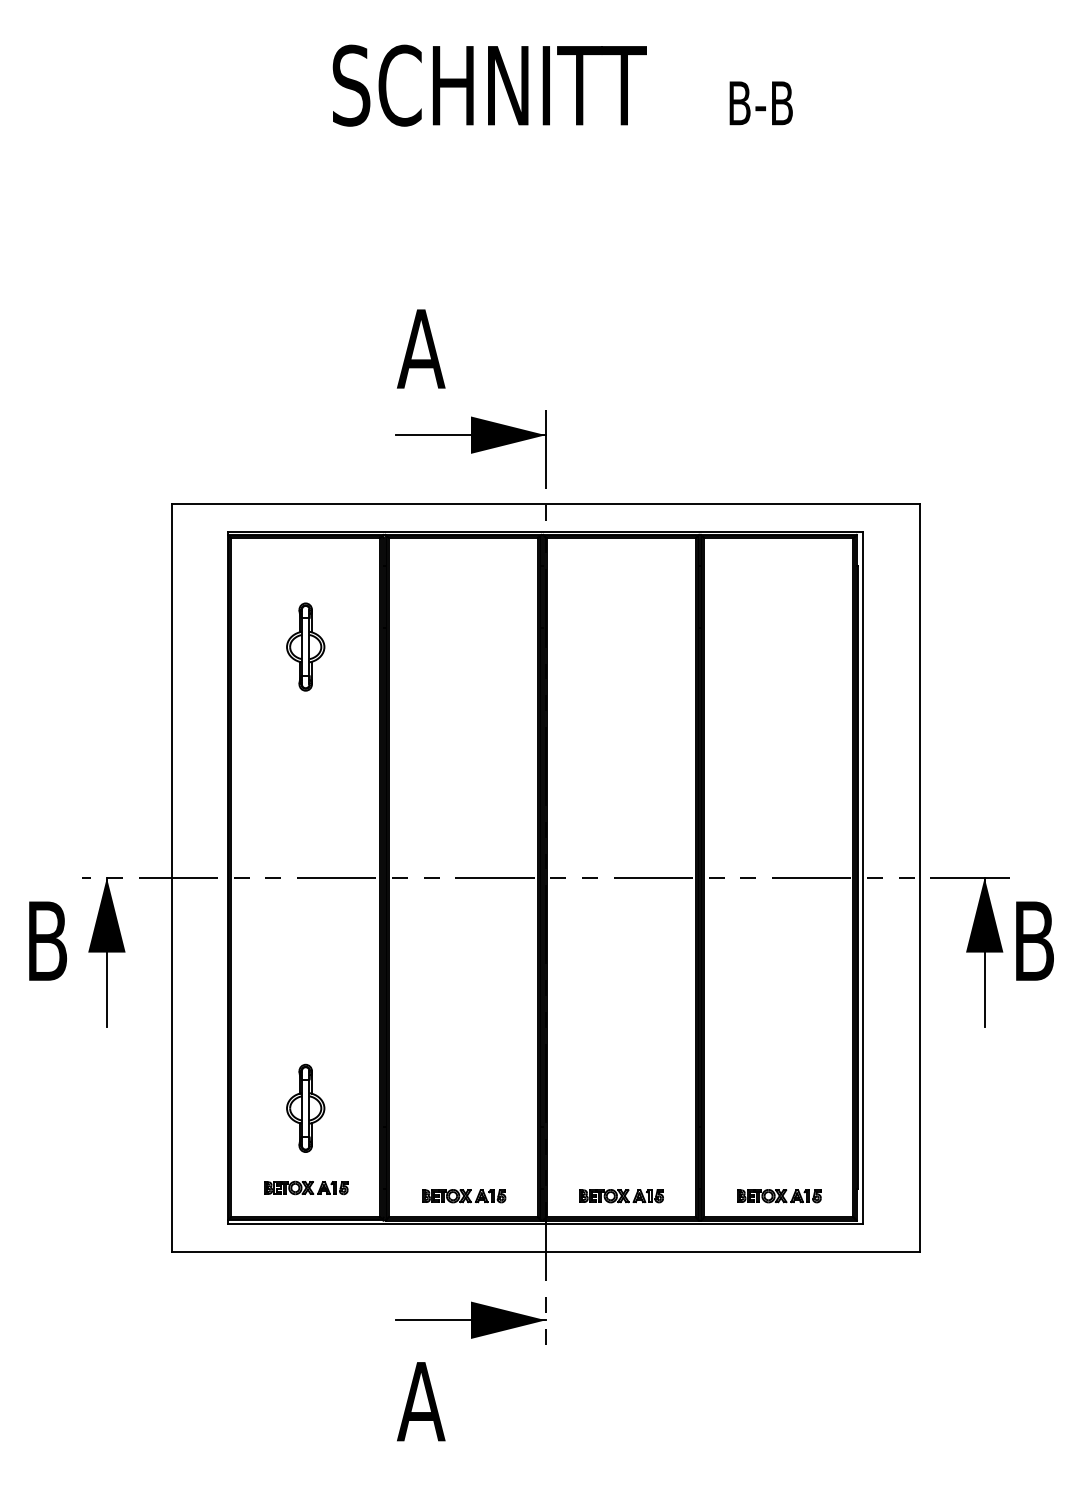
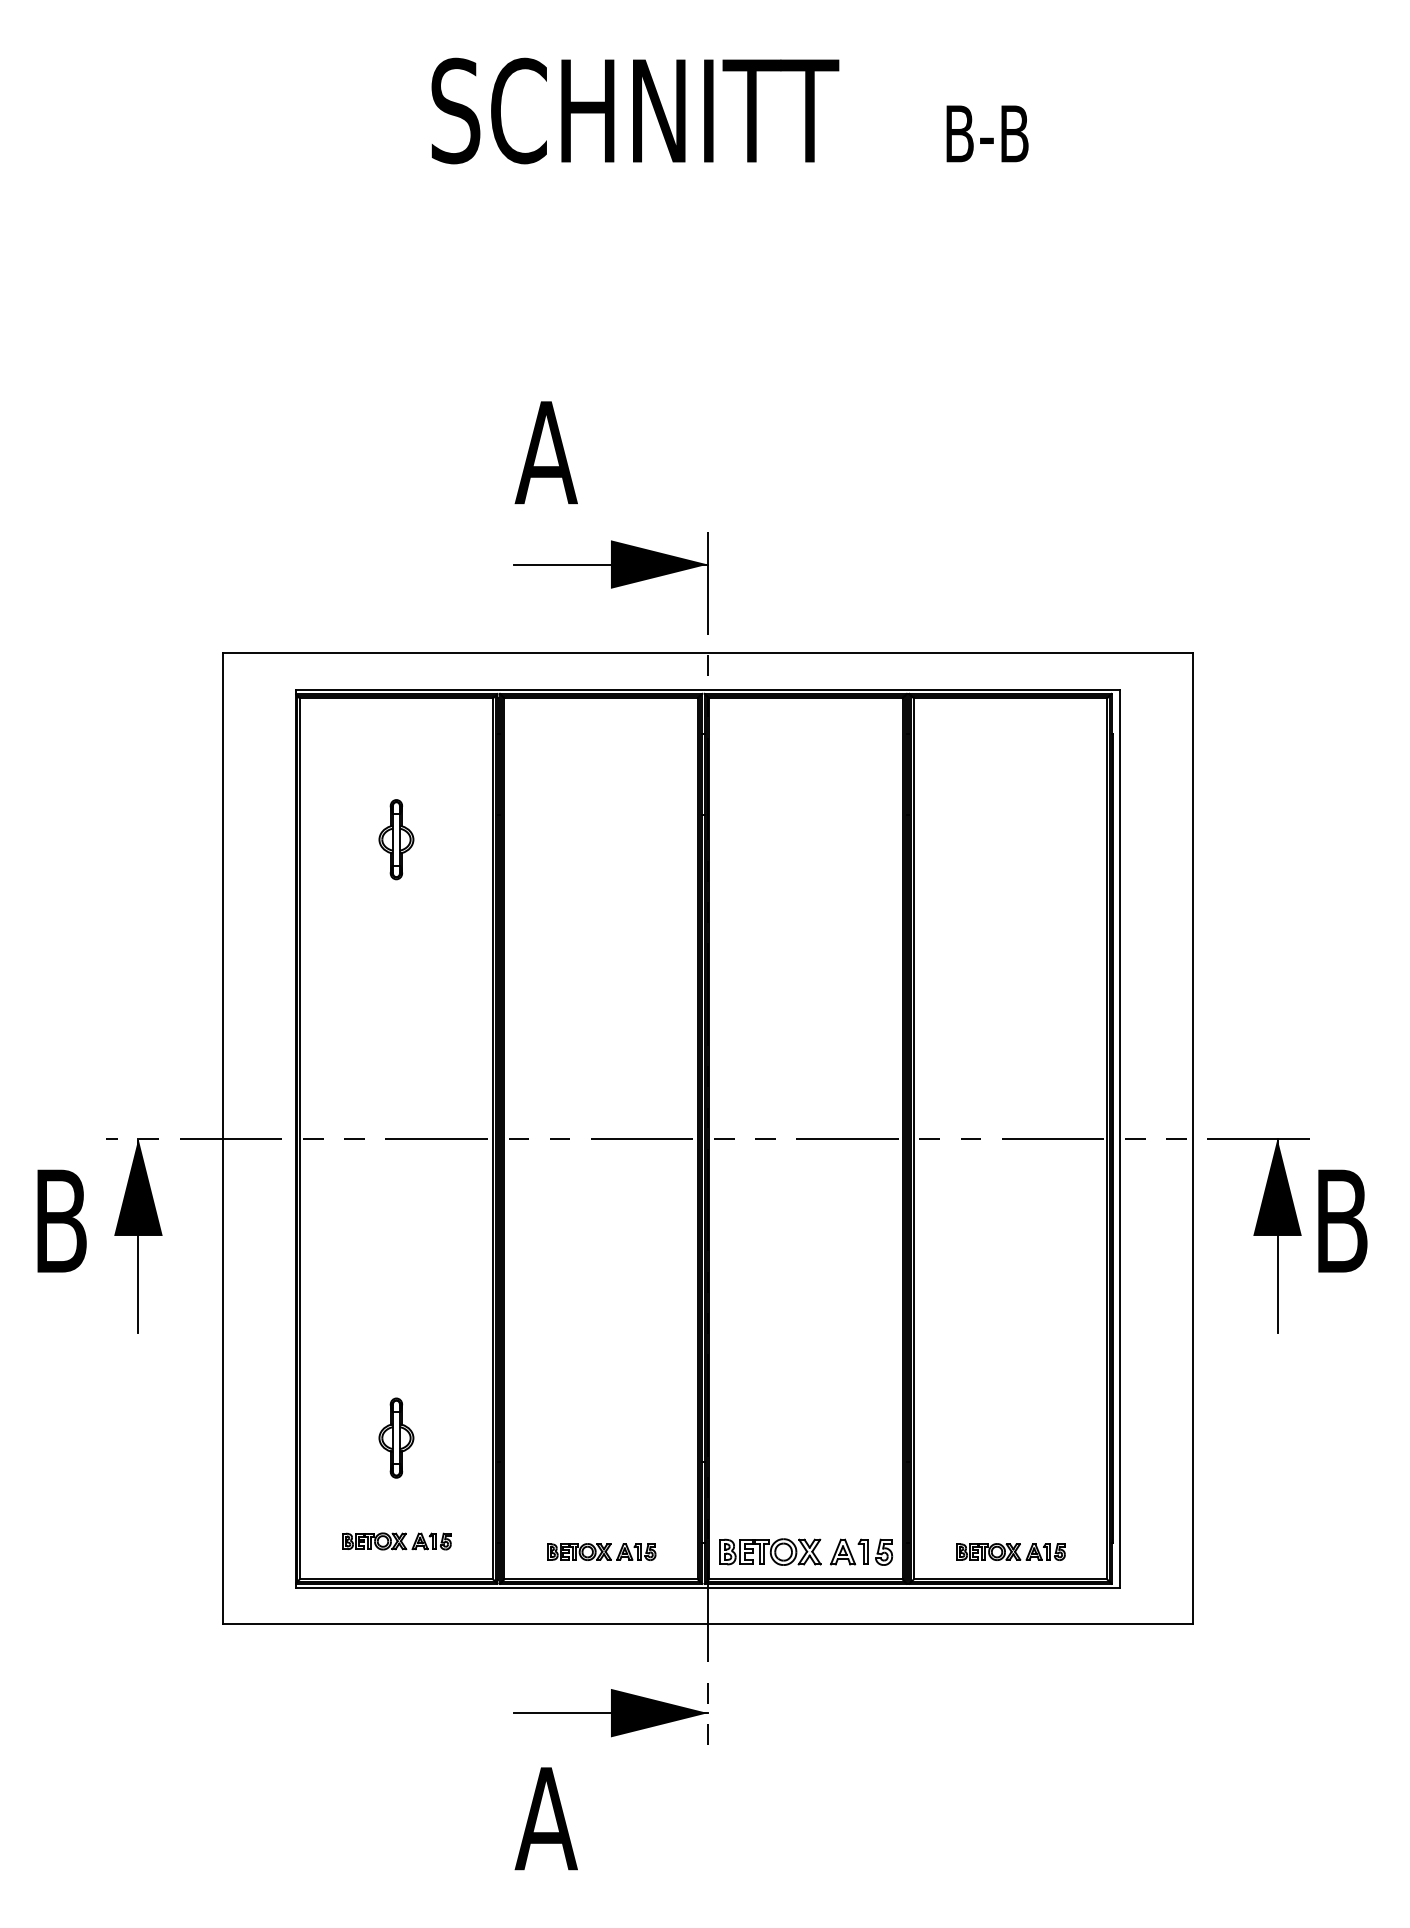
part: (305, 647) -> (396, 839), size x0.7
part: (305, 1107) -> (396, 1437), size x0.7
part: (621, 1195) -> (806, 1551), size x1.6

